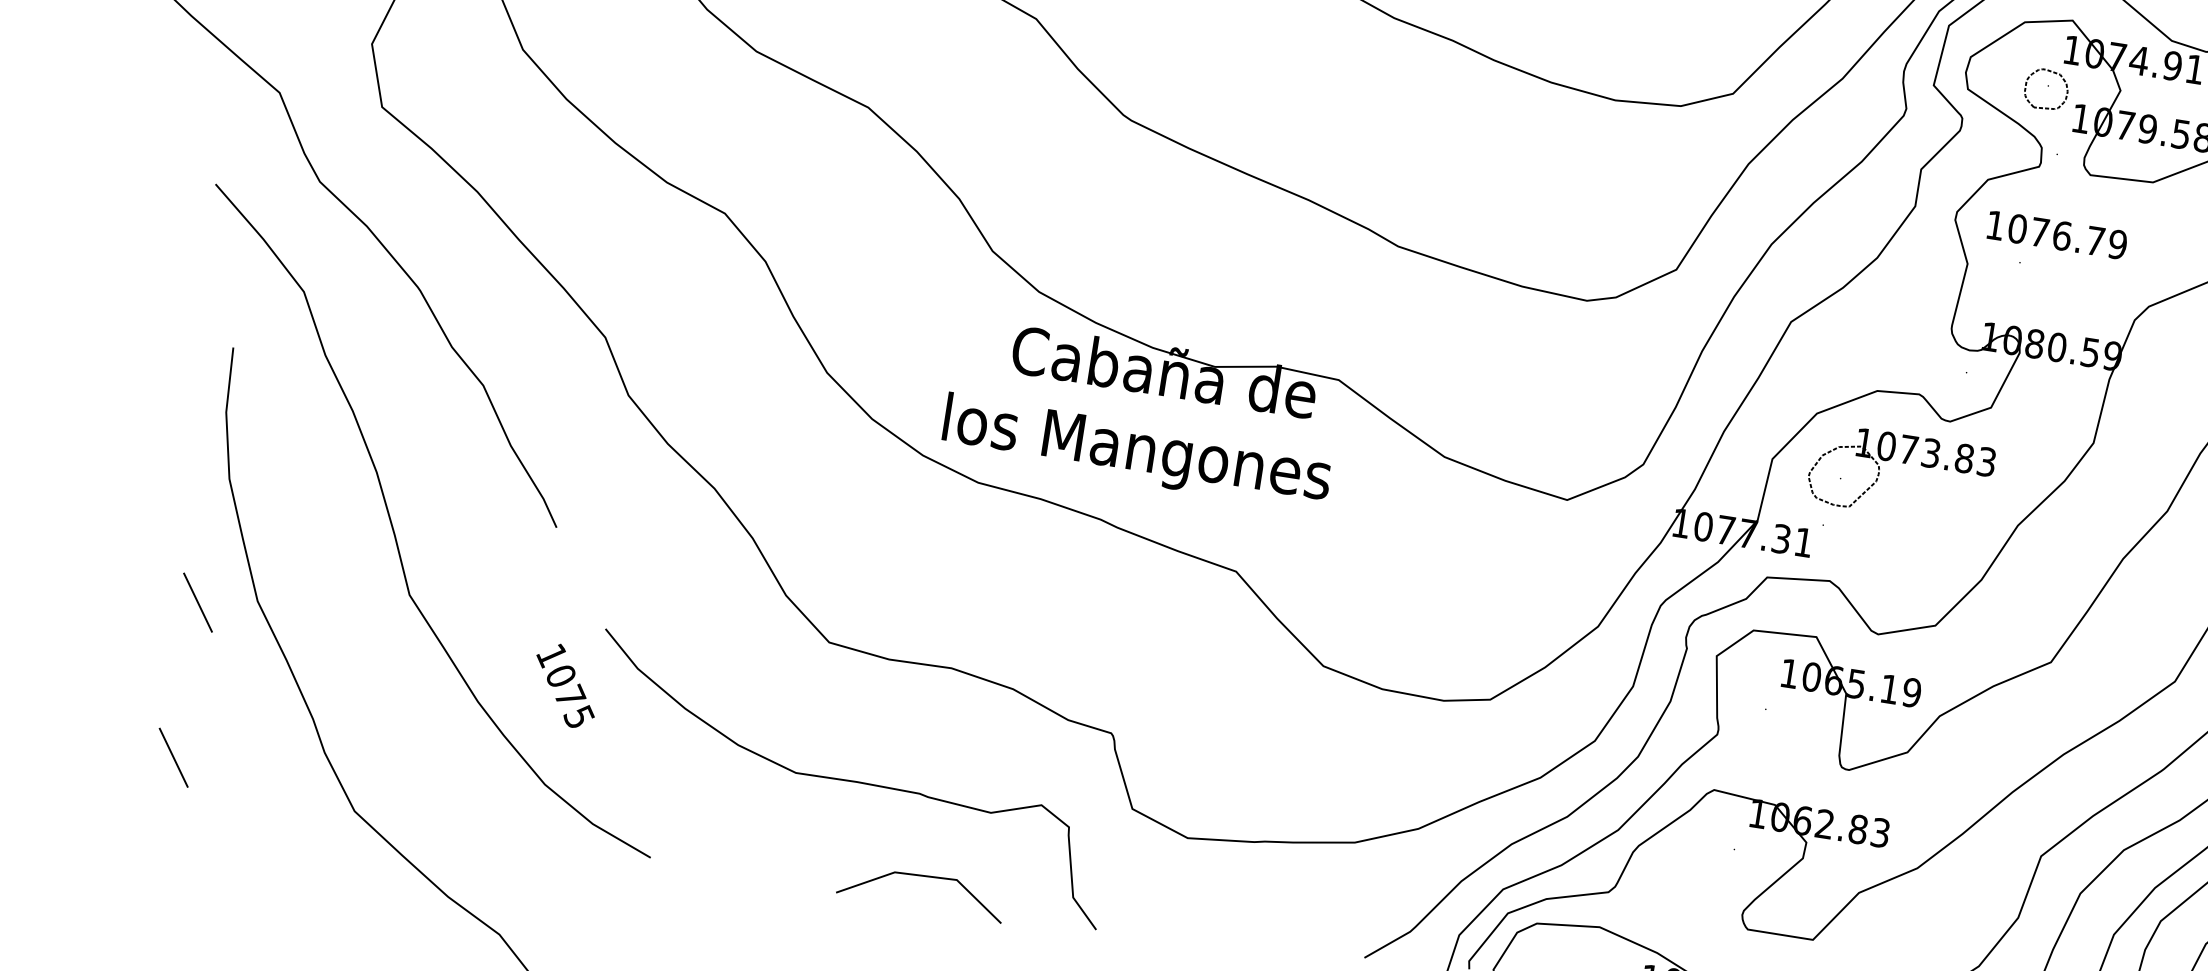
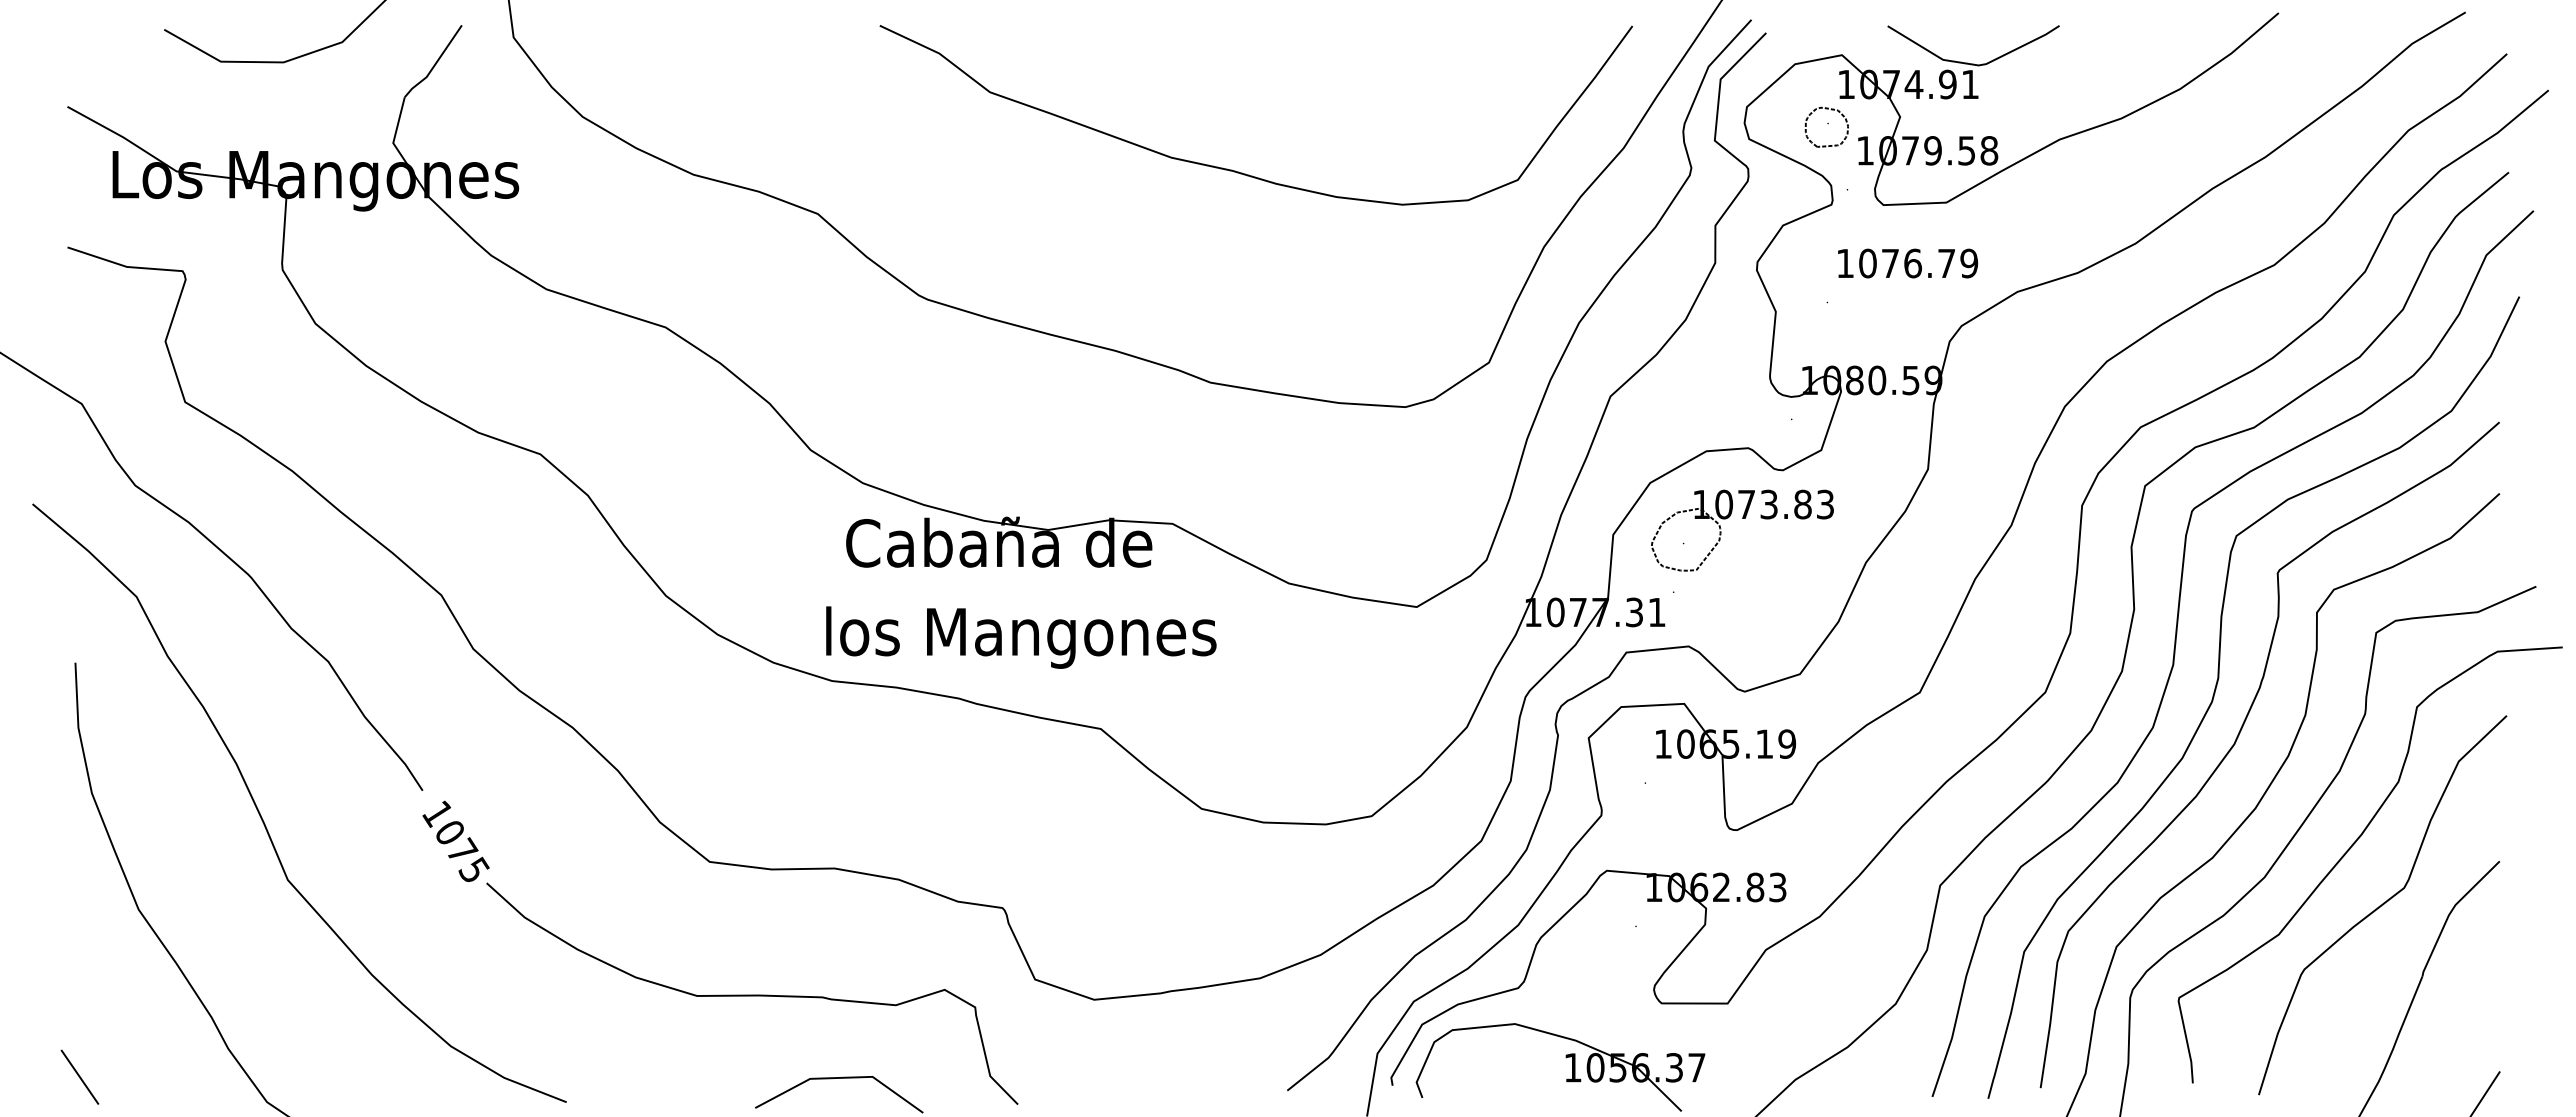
text: (2057, 235) -> (1908, 263), moved
text: (1137, 452) -> (1021, 637), moved
line: (197, 601) -> (79, 919), removed
text: (565, 685) -> (455, 841), moved

